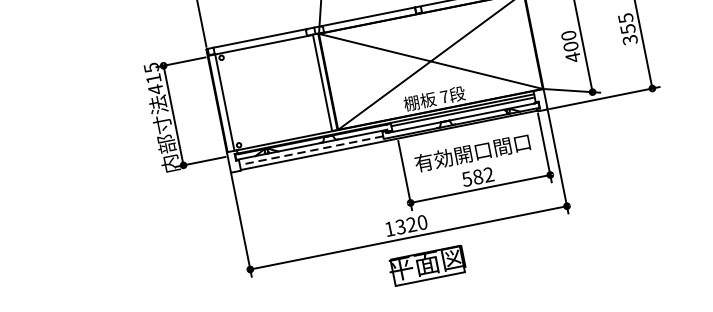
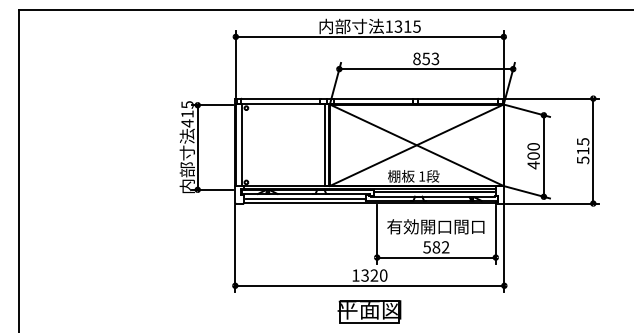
text: (628, 34) -> (582, 155), 355 -> 515
text: (444, 96) -> (422, 176), 7 -> 1
line: (312, 150) -> (305, 198), dashed -> solid
part: (427, 265) -> (369, 311), moved

